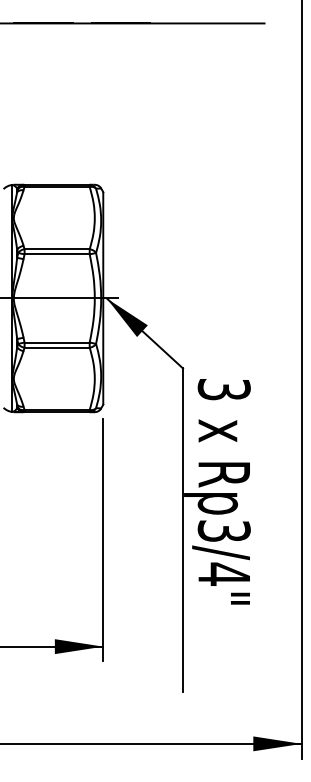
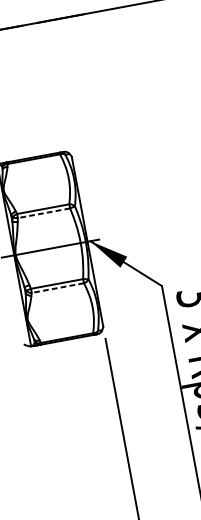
line: (57, 254) -> (44, 213), solid -> dashed
line: (57, 347) -> (58, 287), solid -> dashed

